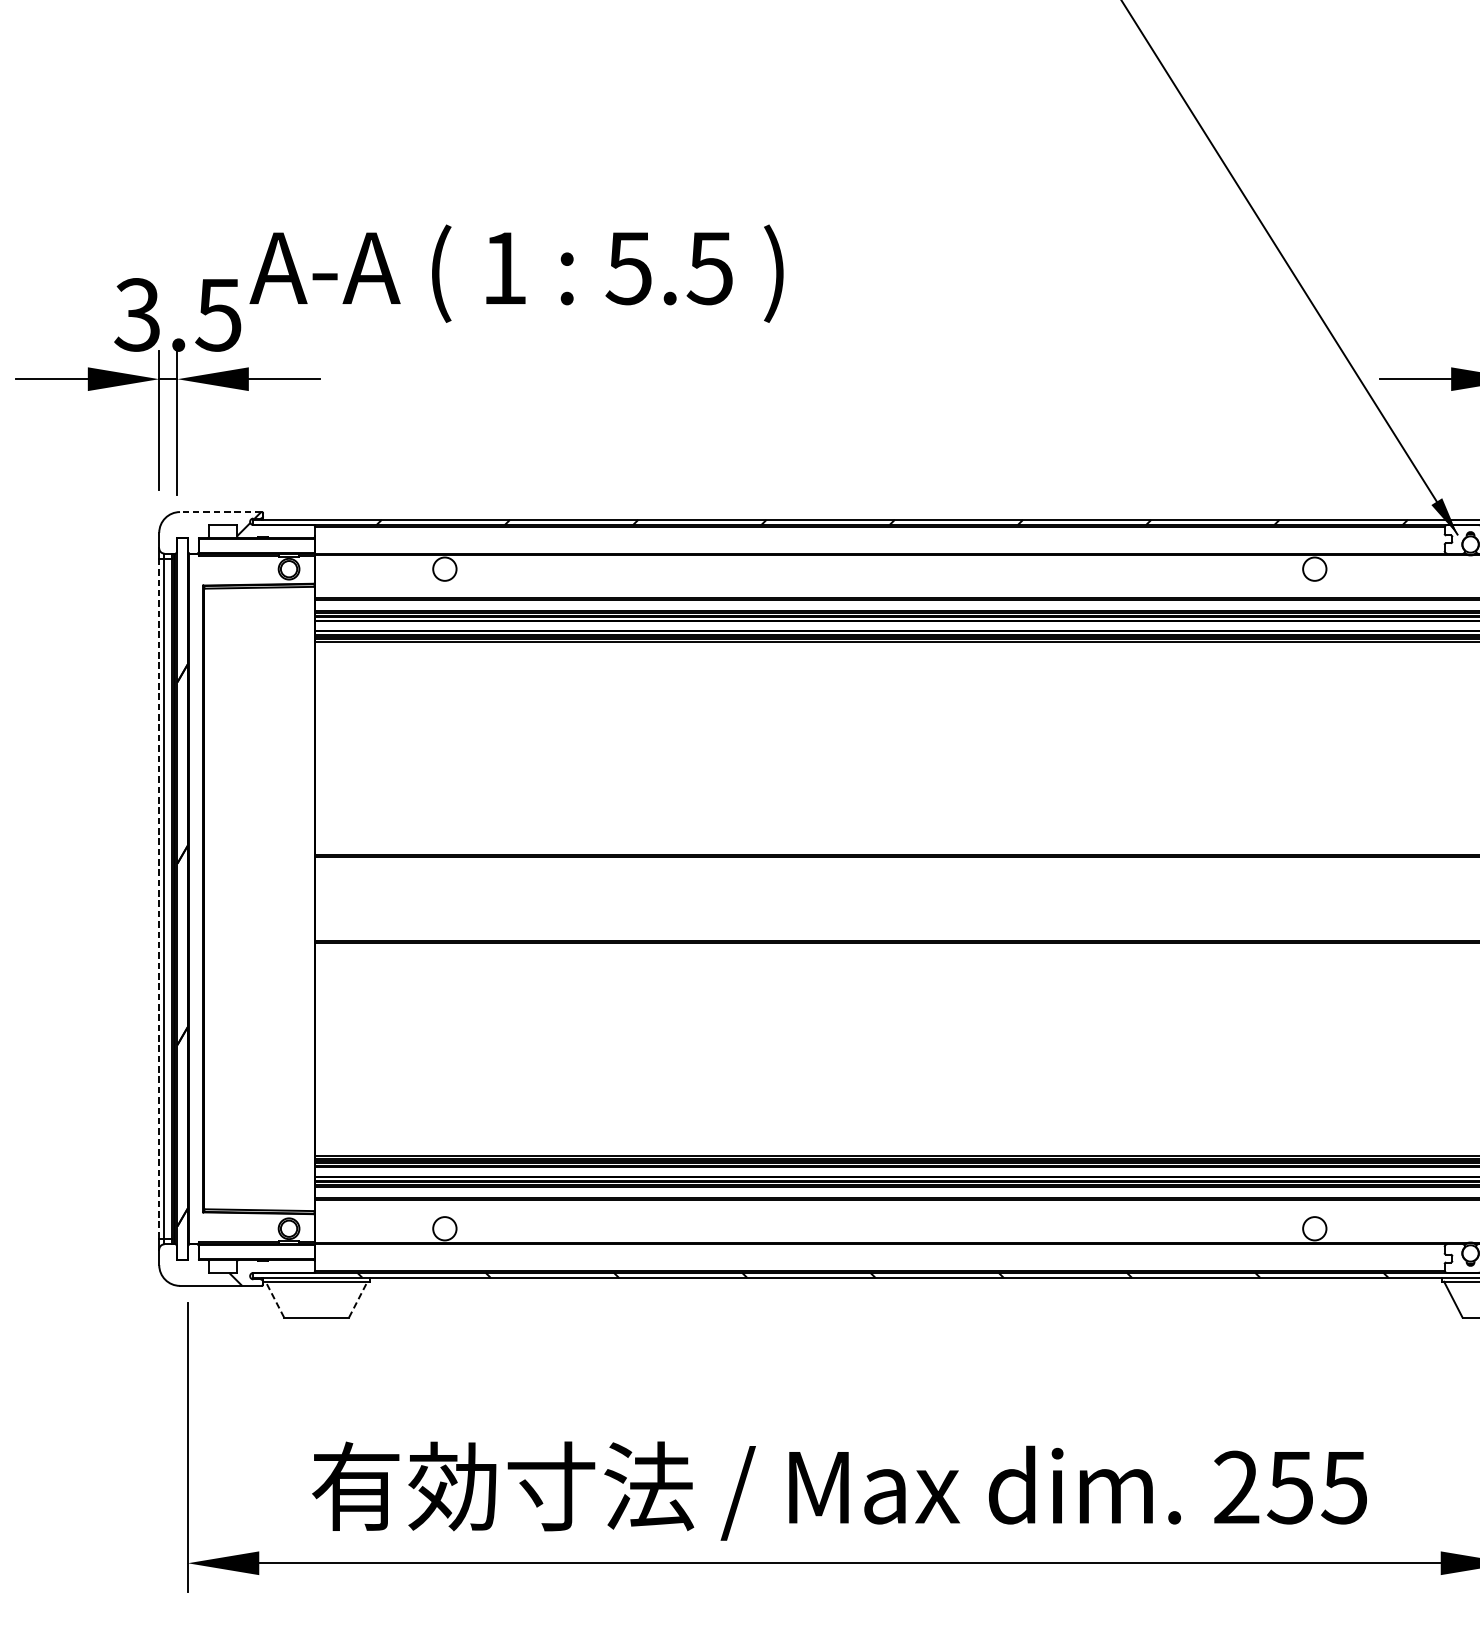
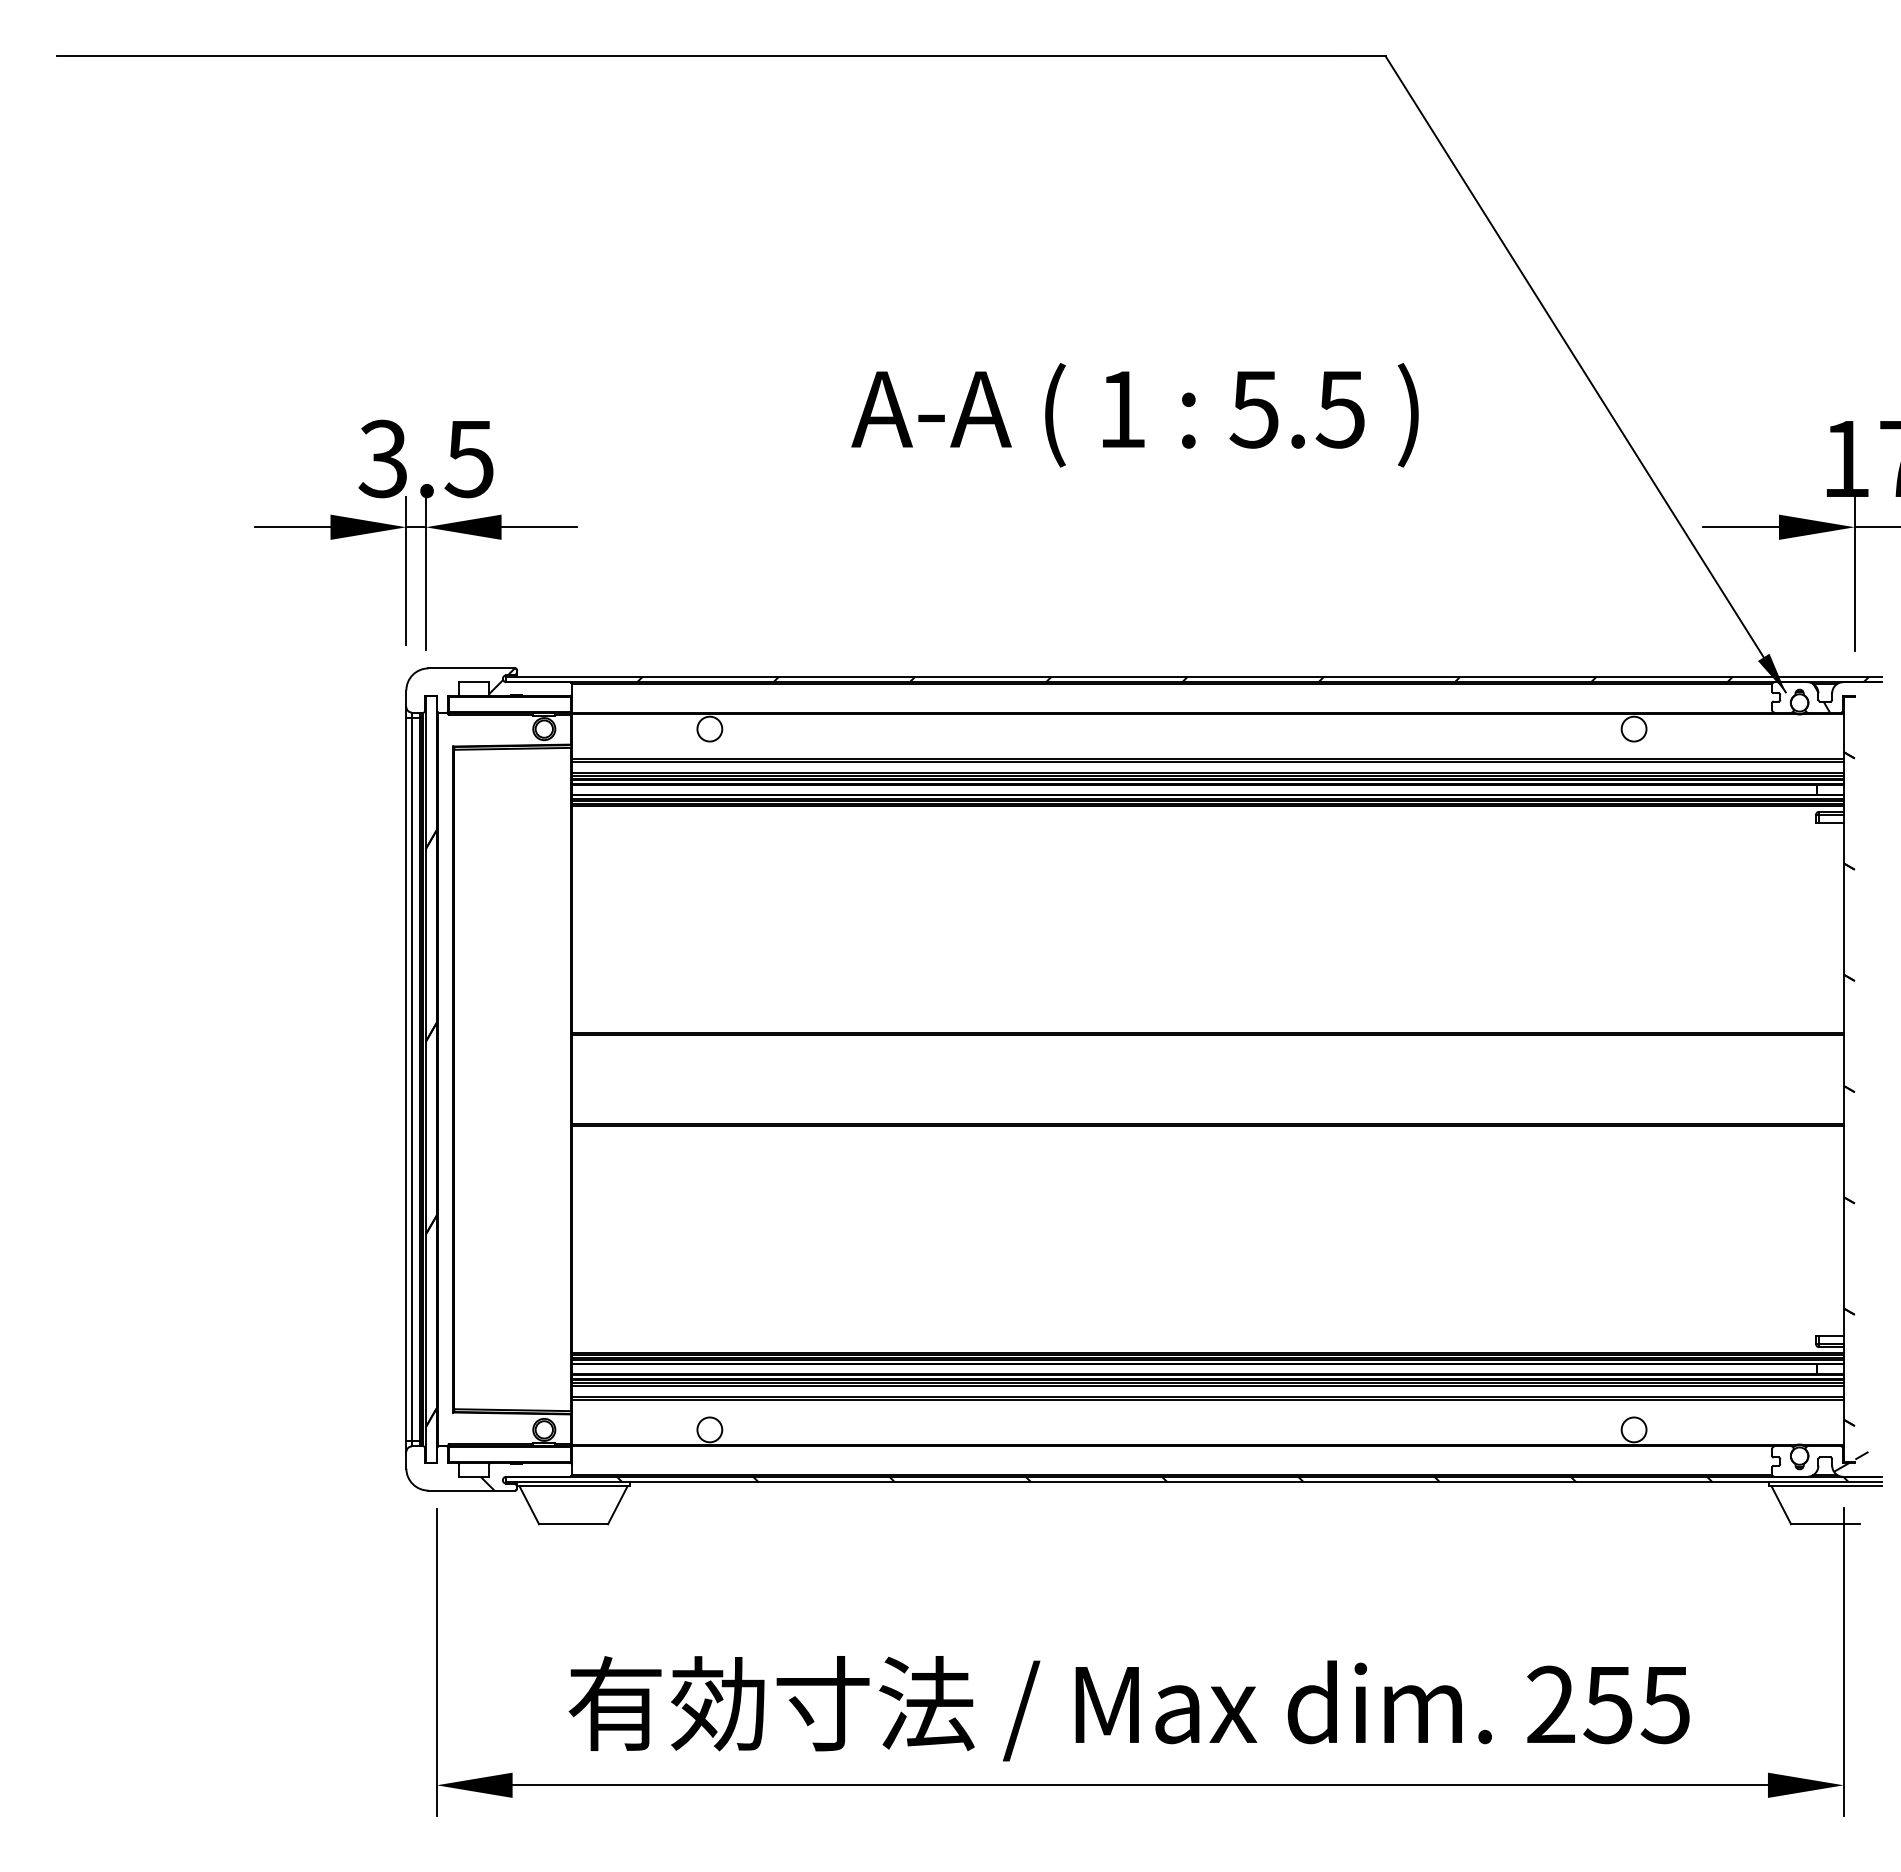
text: (516, 274) -> (1134, 415), moved
line: (220, 512) -> (471, 668), dashed -> solid
line: (159, 899) -> (406, 1080), dashed -> solid
line: (275, 1298) -> (529, 1504), dashed -> solid
line: (358, 1298) -> (618, 1504), dashed -> solid

